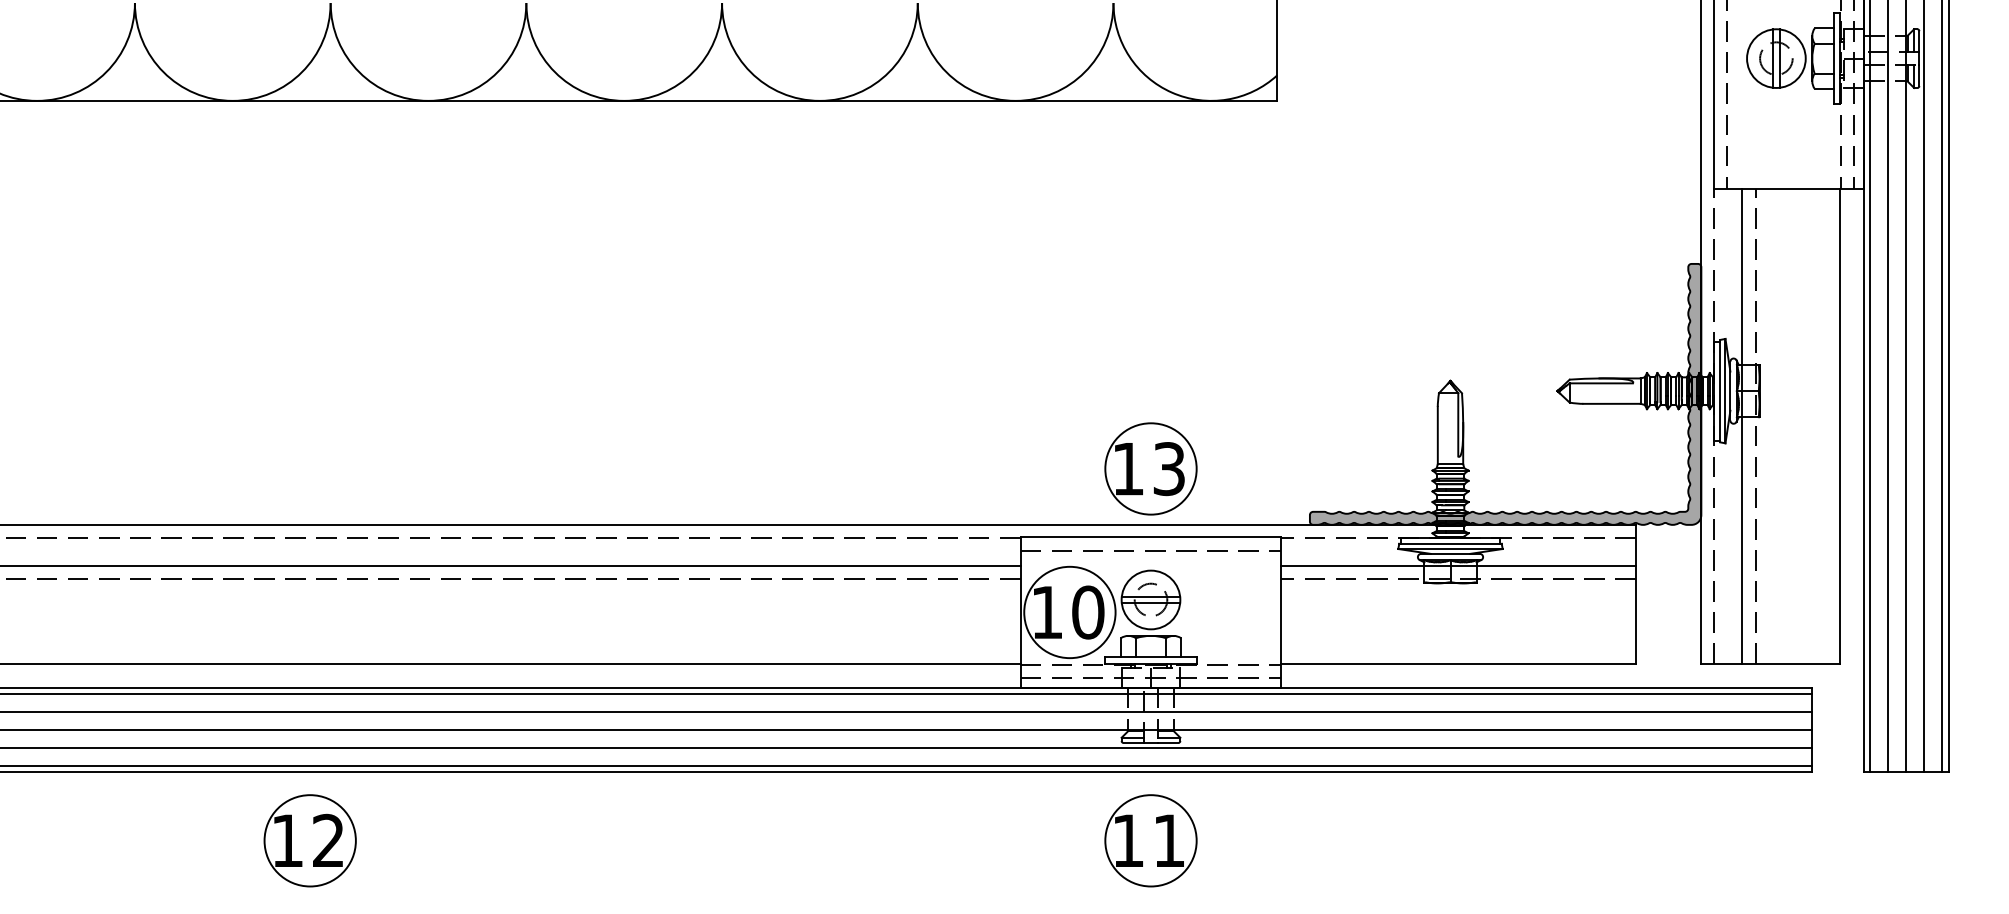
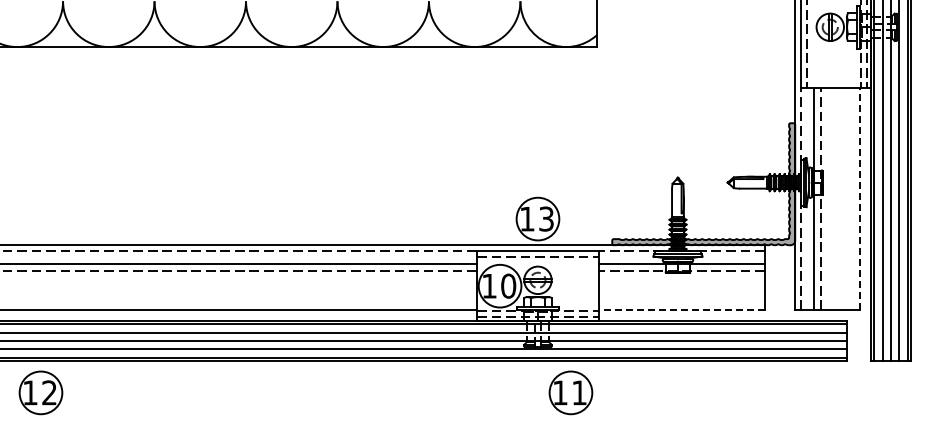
line: (1841, 427) -> (860, 199), solid -> dashed
line: (1458, 664) -> (681, 310), solid -> dashed
part: (309, 839) -> (40, 392), moved
part: (1149, 839) -> (570, 392), moved

